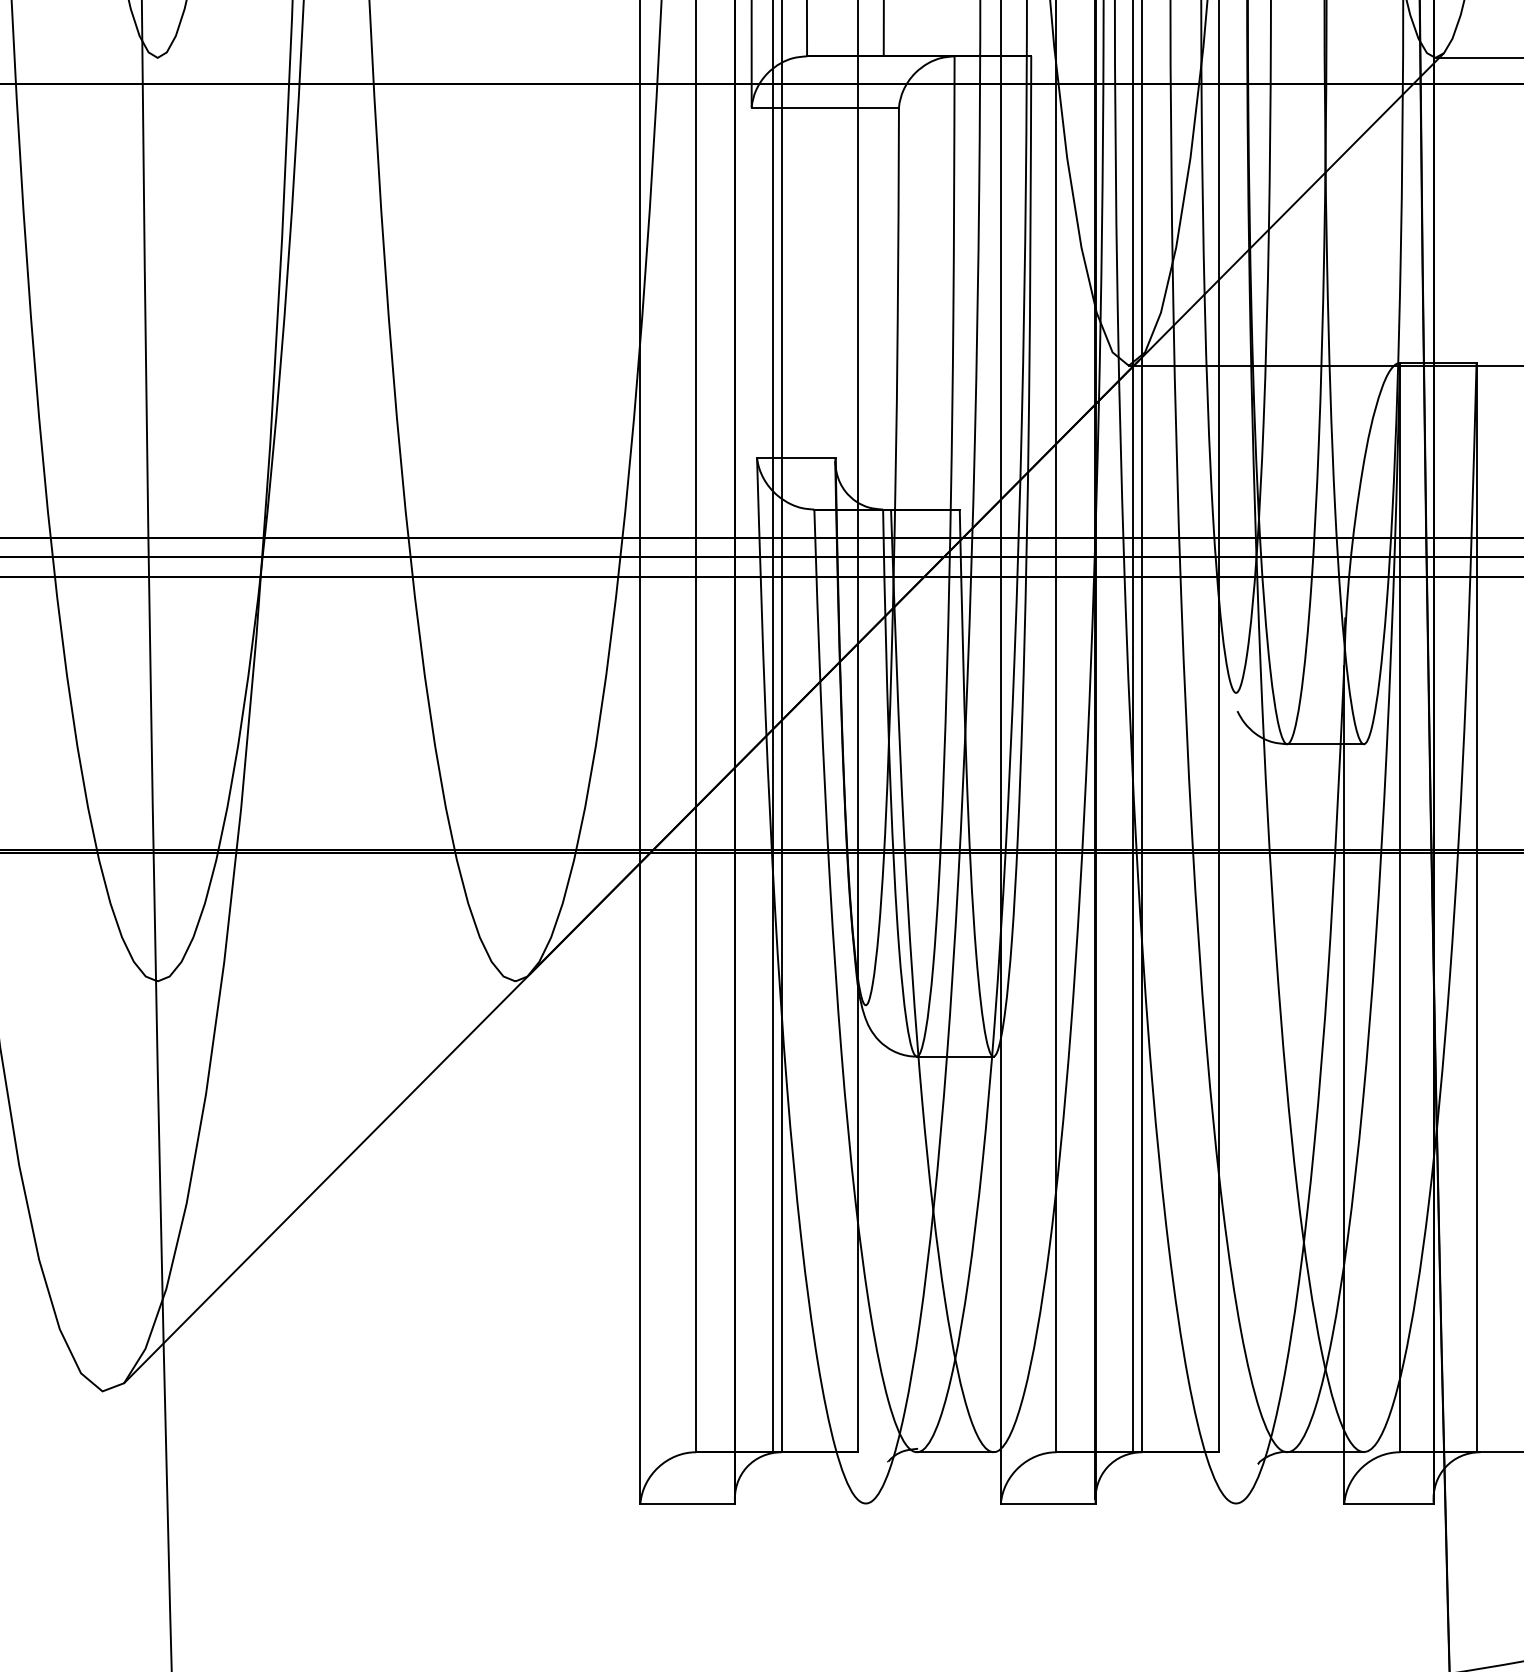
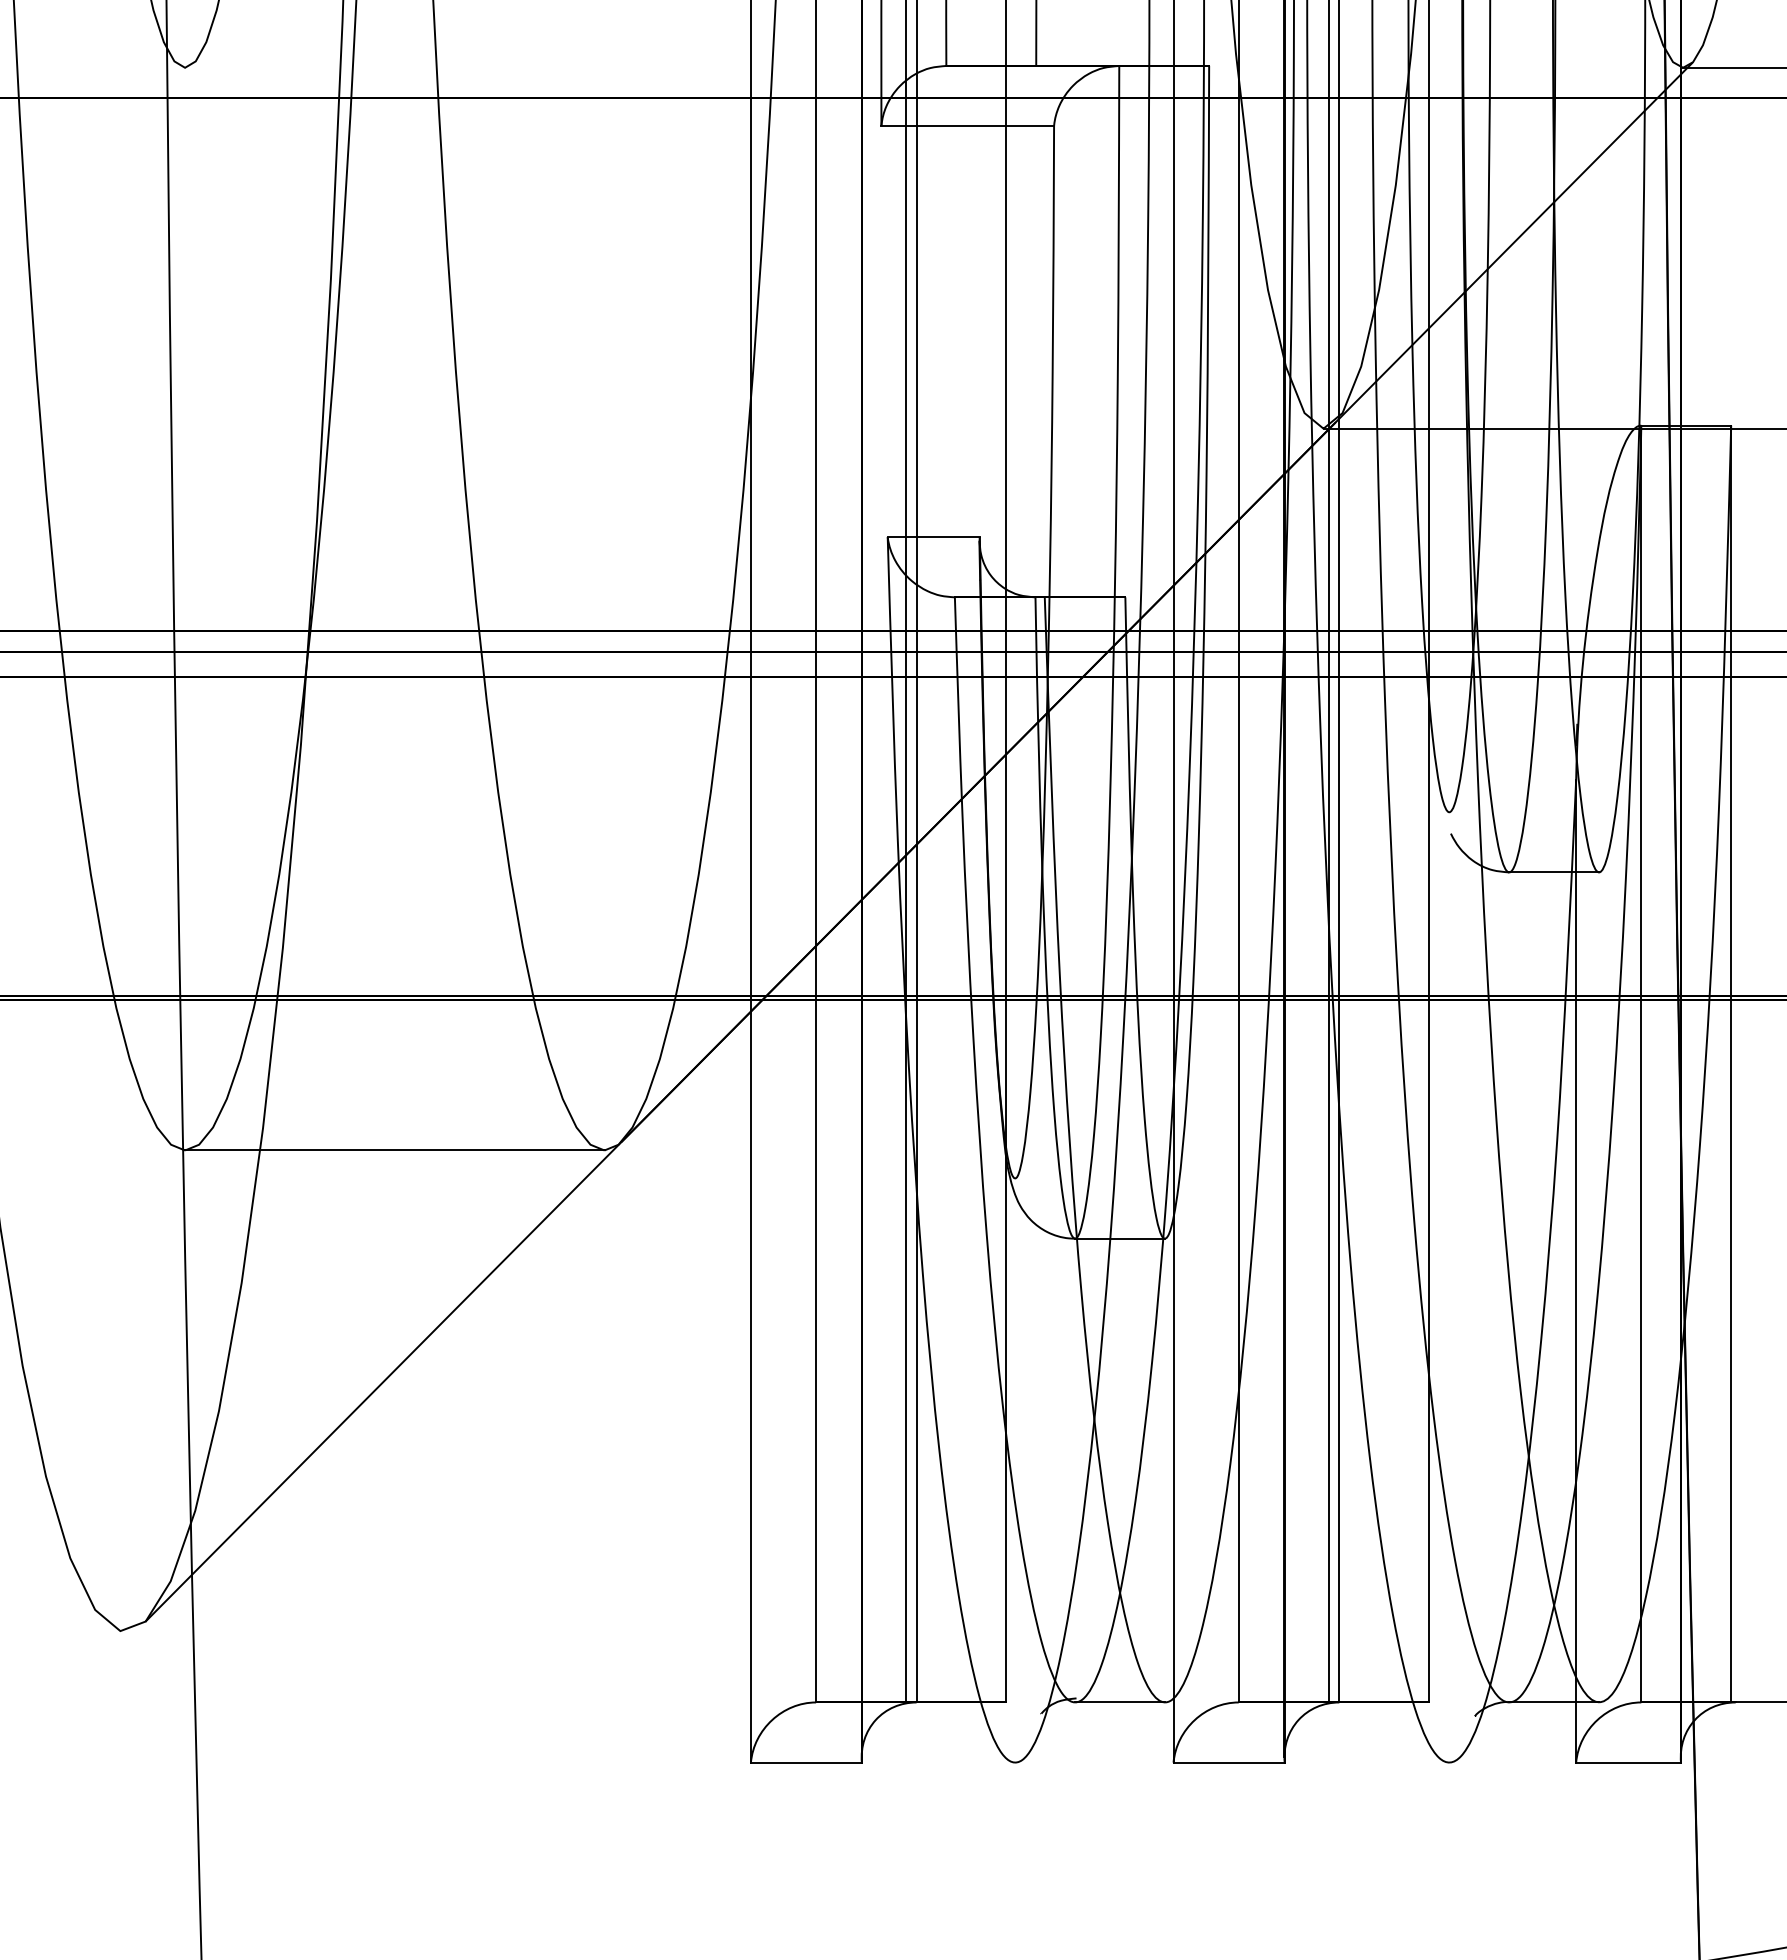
line: (336, 981) -> (394, 1150), added

